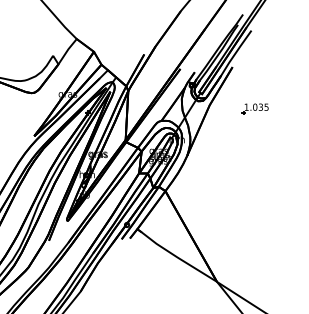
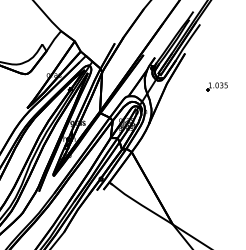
part: (254, 108) -> (216, 86), moved

